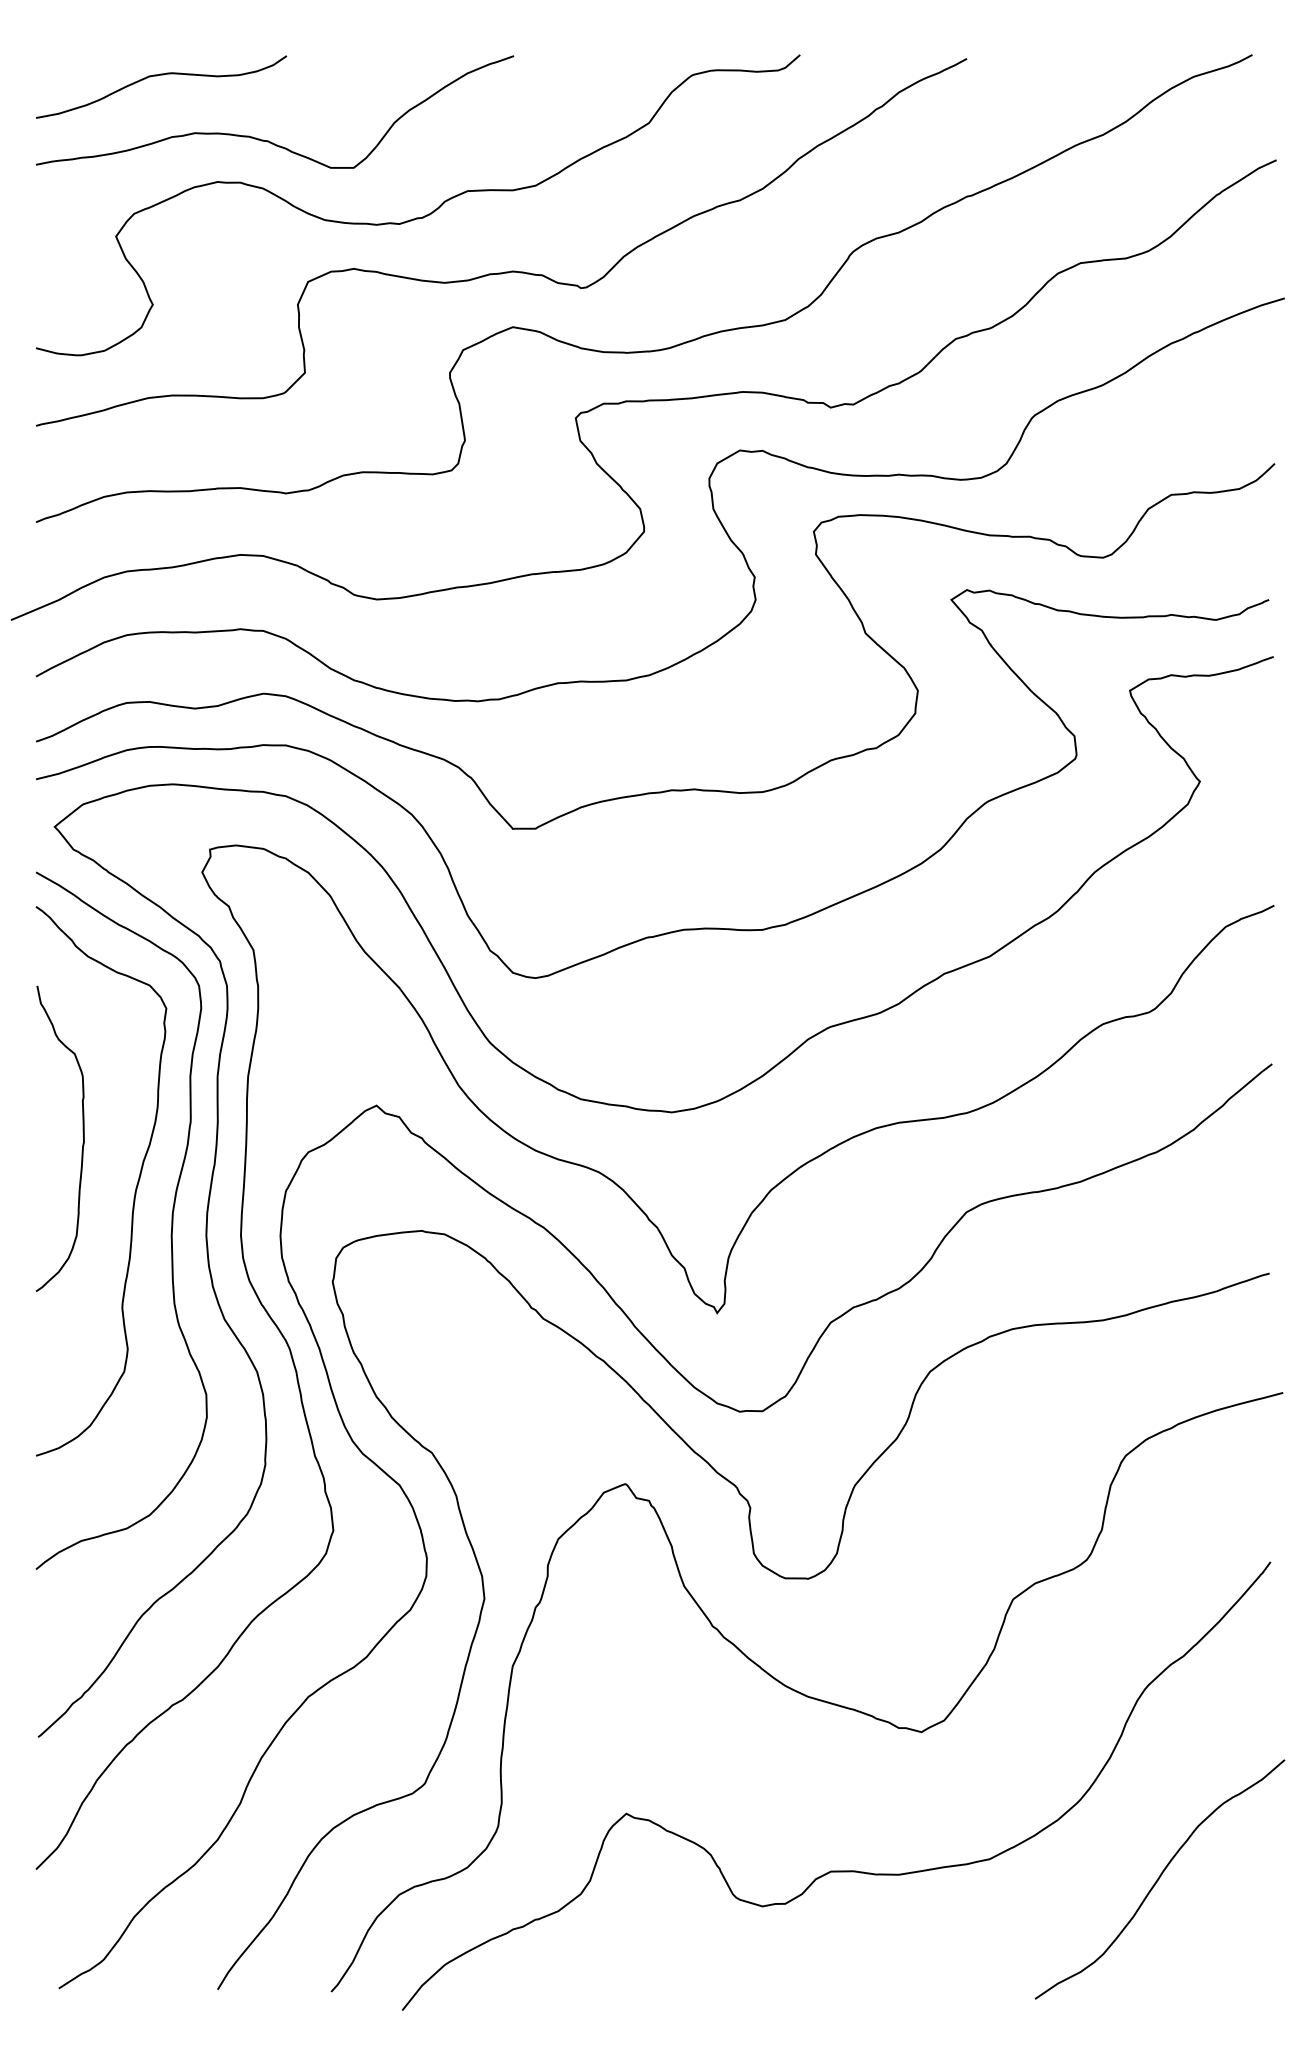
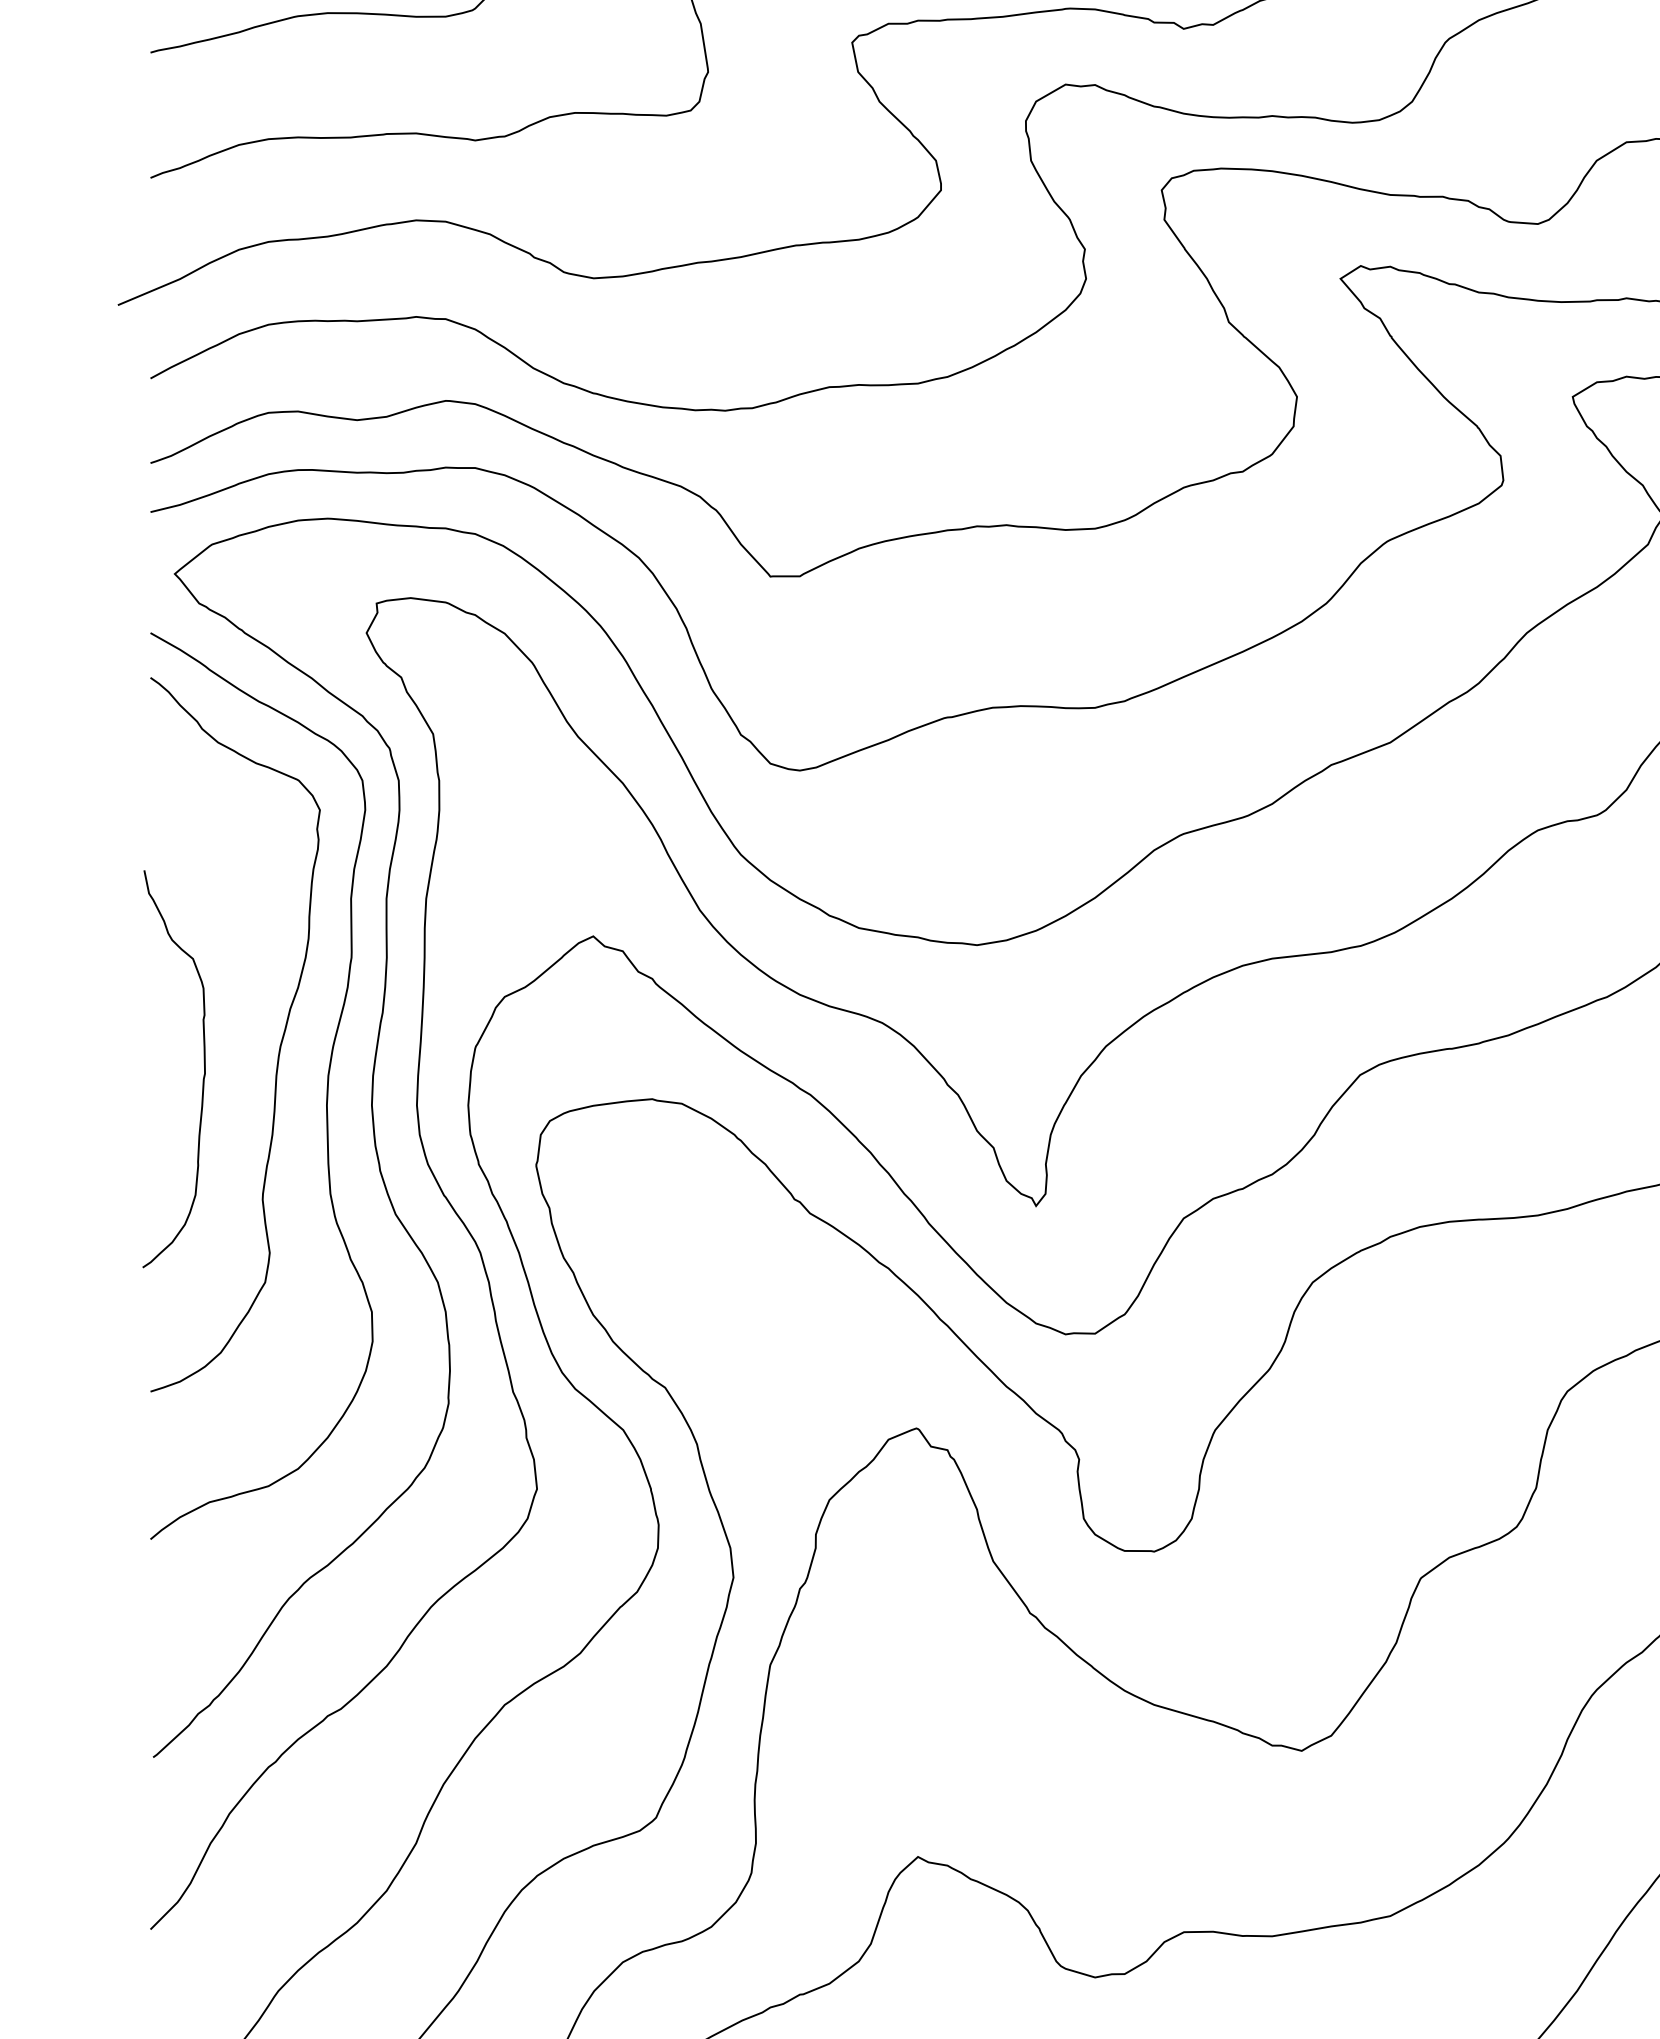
curve: (82, 1133) -> (203, 1062), moved

